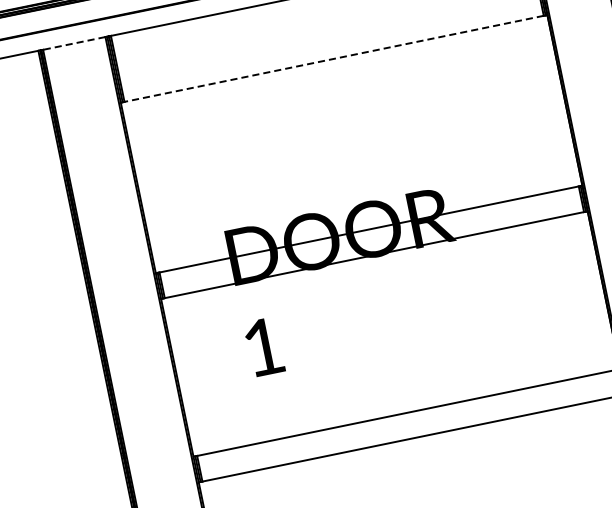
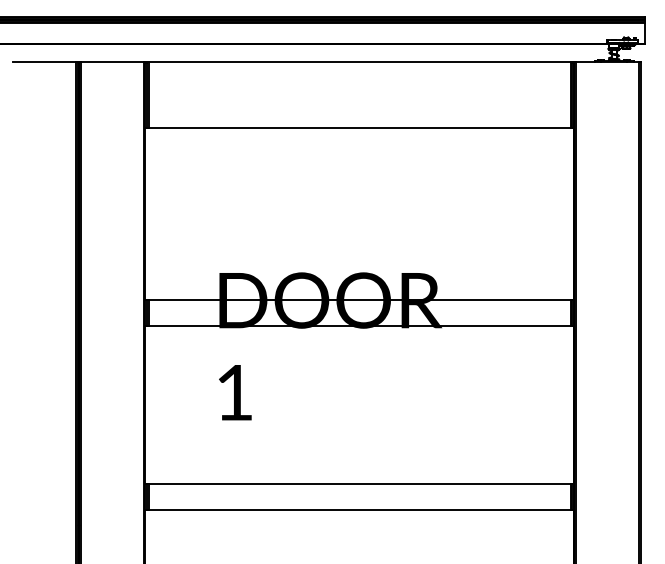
line: (73, 43) -> (111, 62), dashed -> solid
line: (333, 58) -> (359, 128), dashed -> solid

